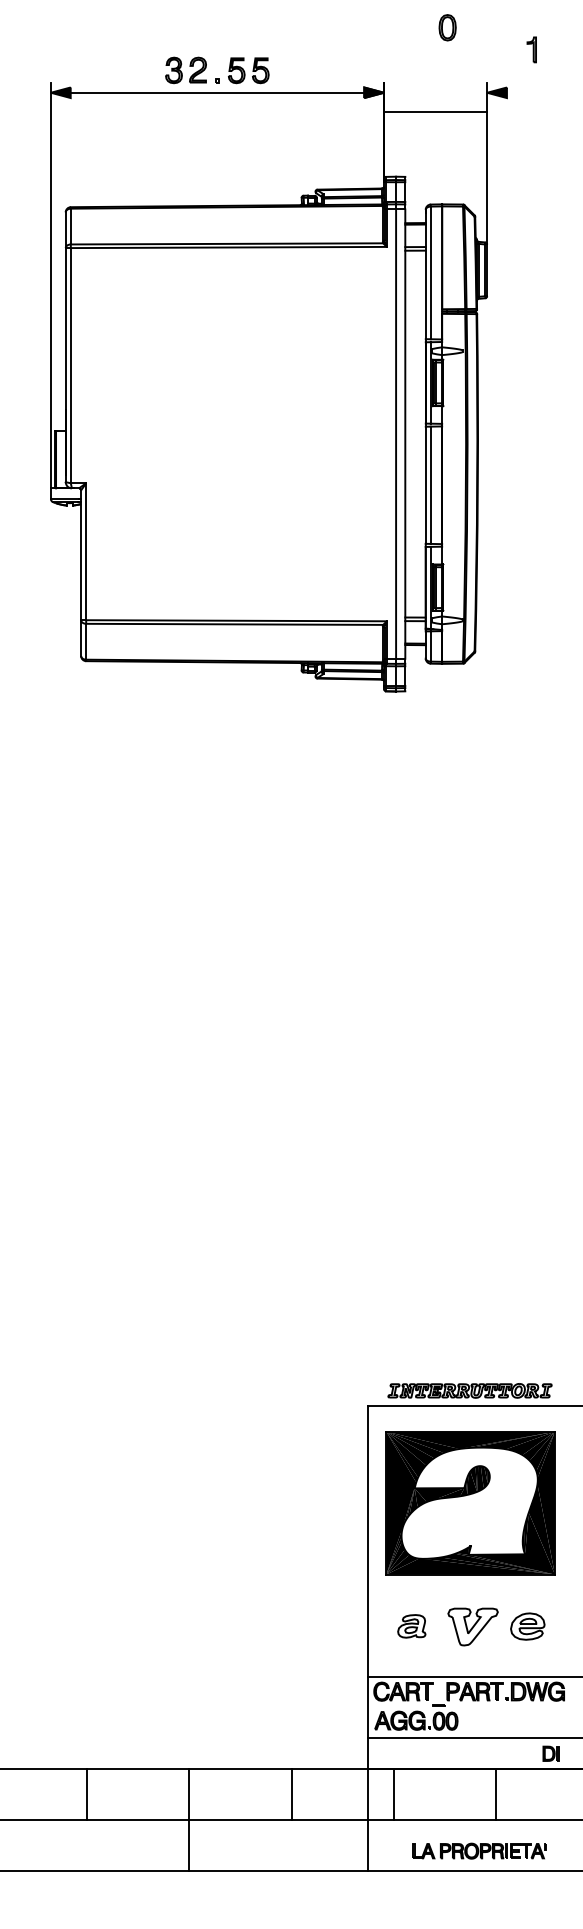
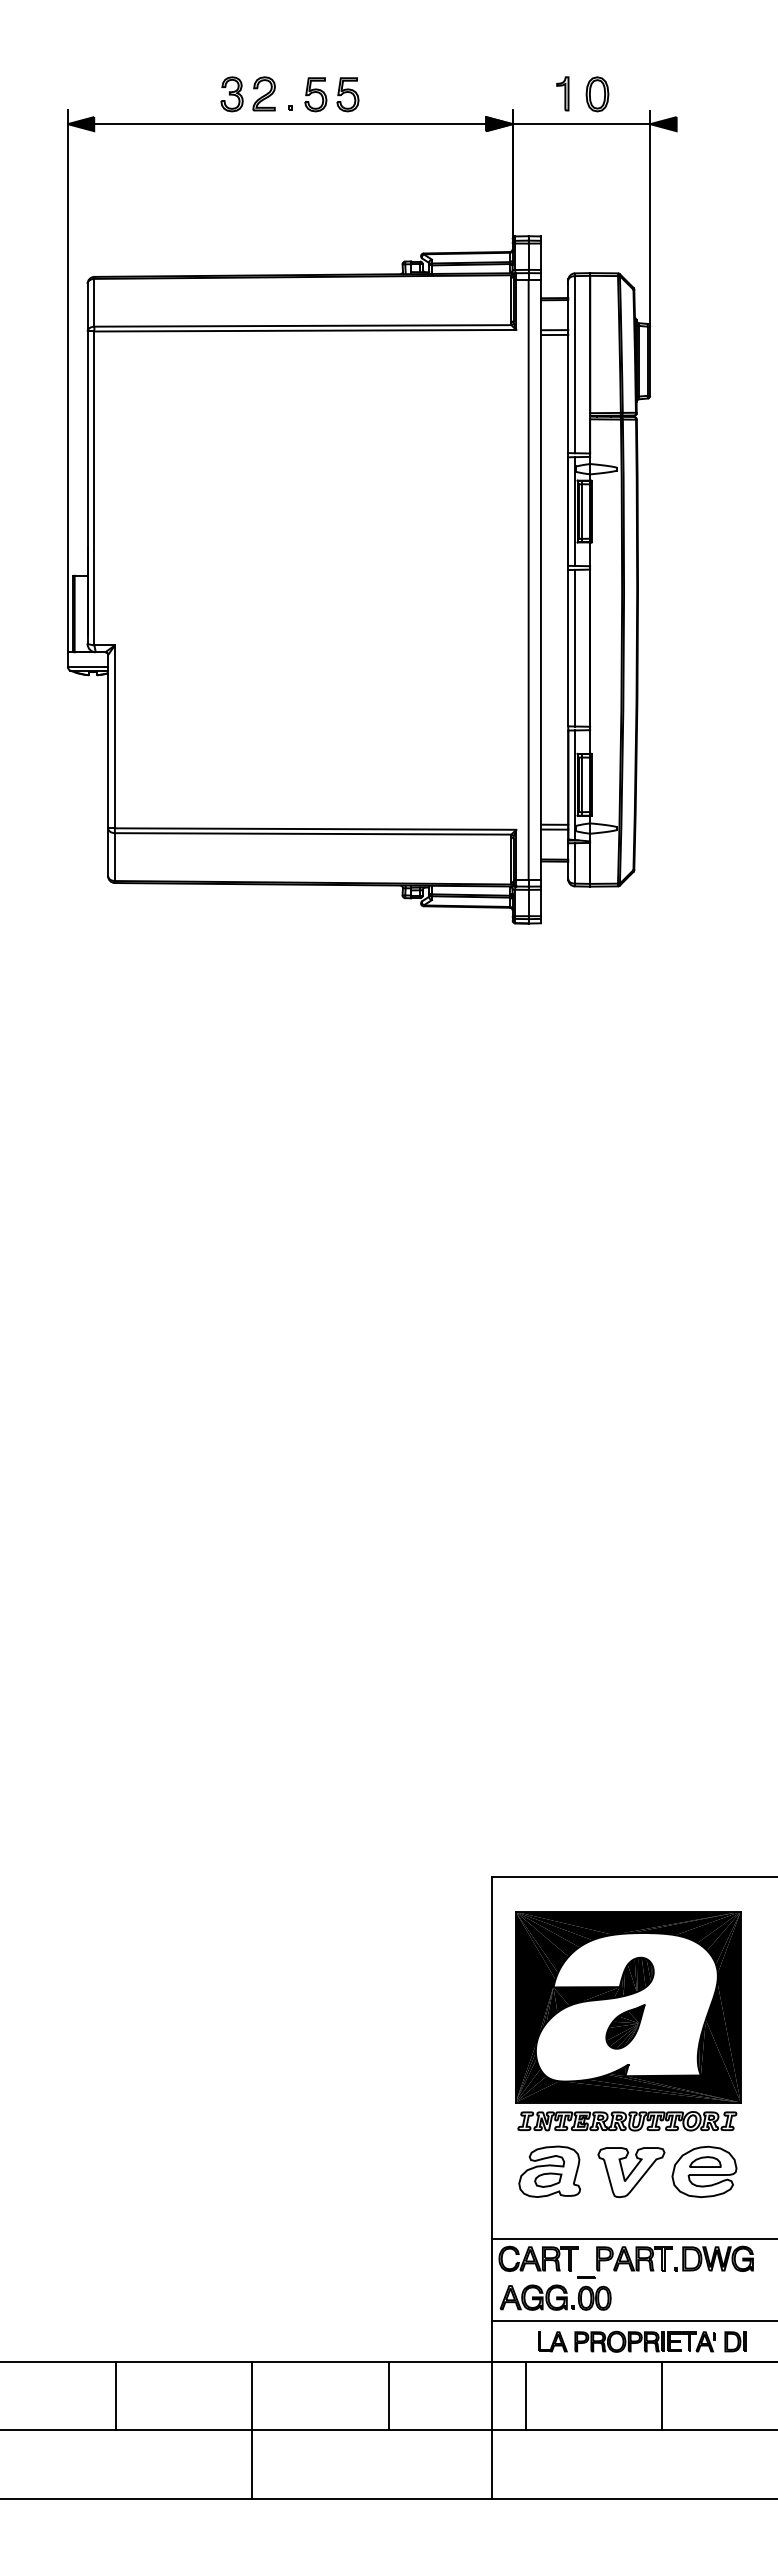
part: (447, 27) -> (597, 94), moved
part: (531, 49) -> (562, 93), moved
line: (435, 111) -> (581, 124), moved
part: (470, 1391) -> (627, 2121), moved
part: (468, 1517) -> (625, 2026), added
part: (411, 1626) -> (549, 2171), size x1.67
part: (527, 1626) -> (704, 2171), size x1.43
part: (479, 1850) -> (626, 2341), moved

